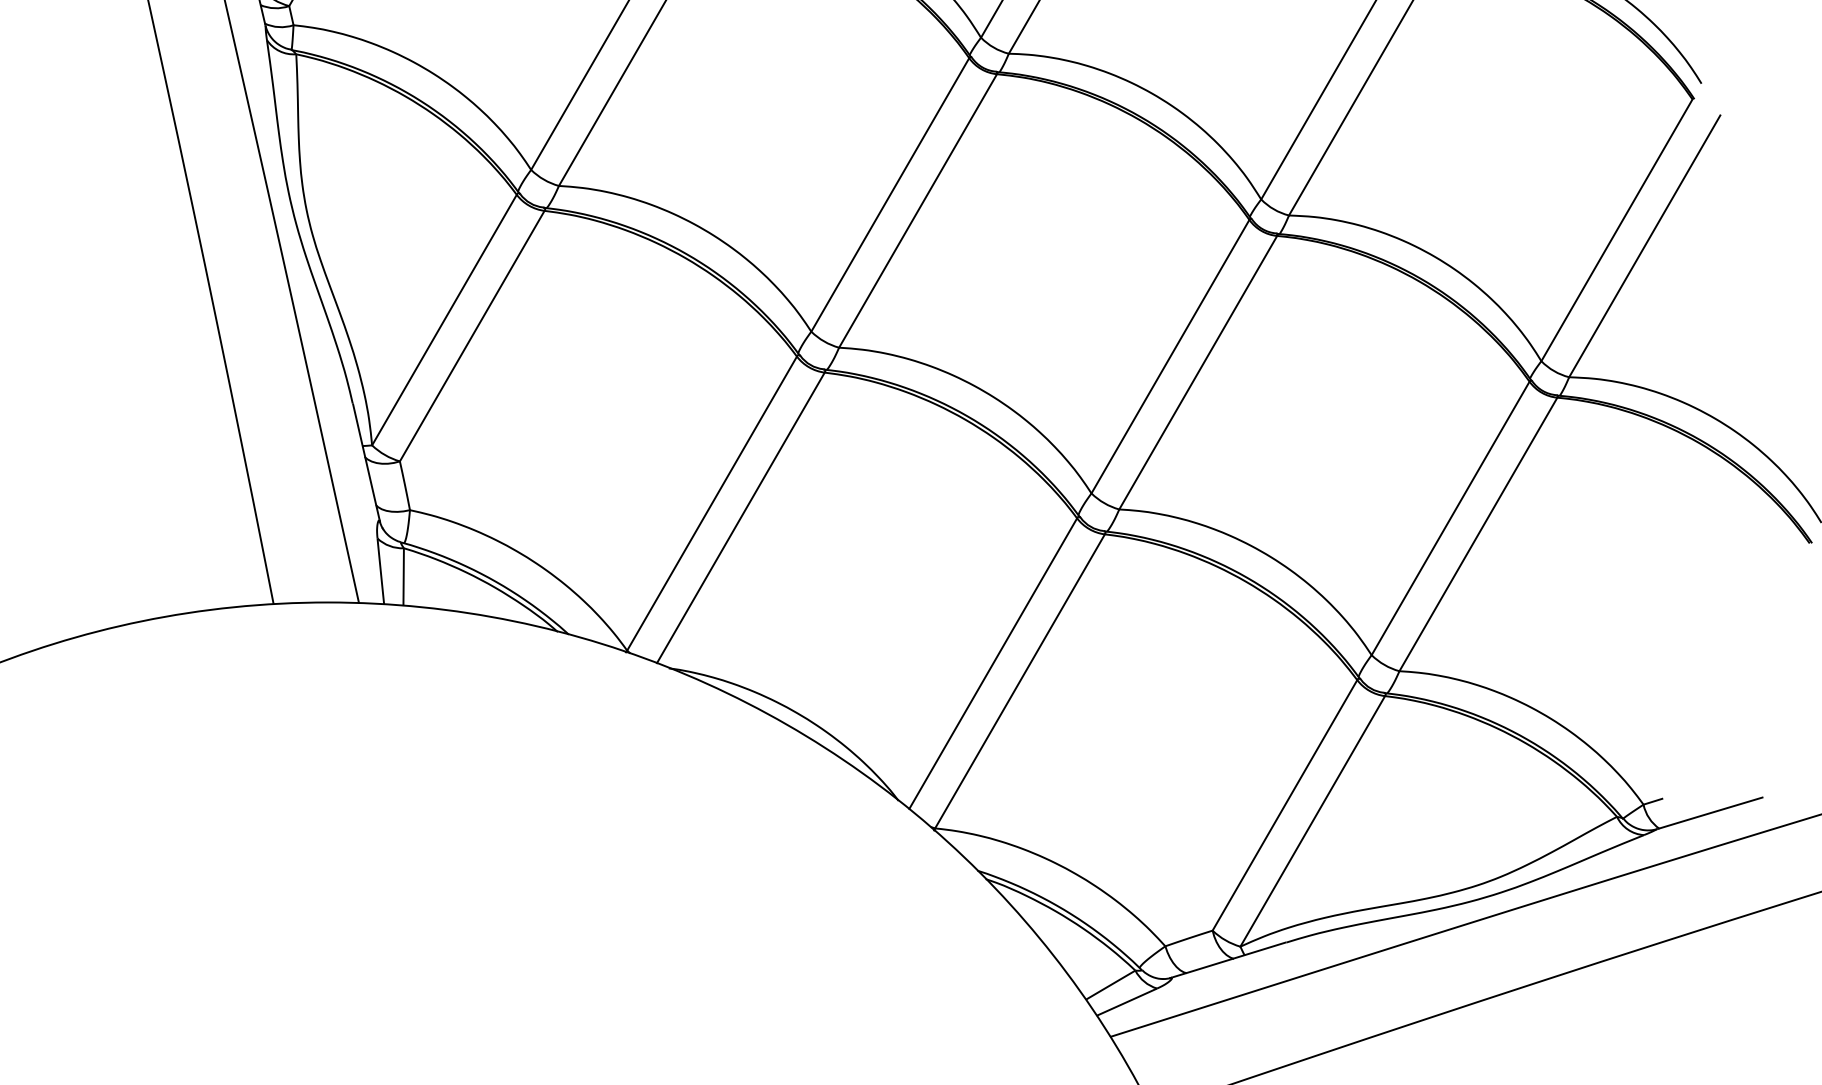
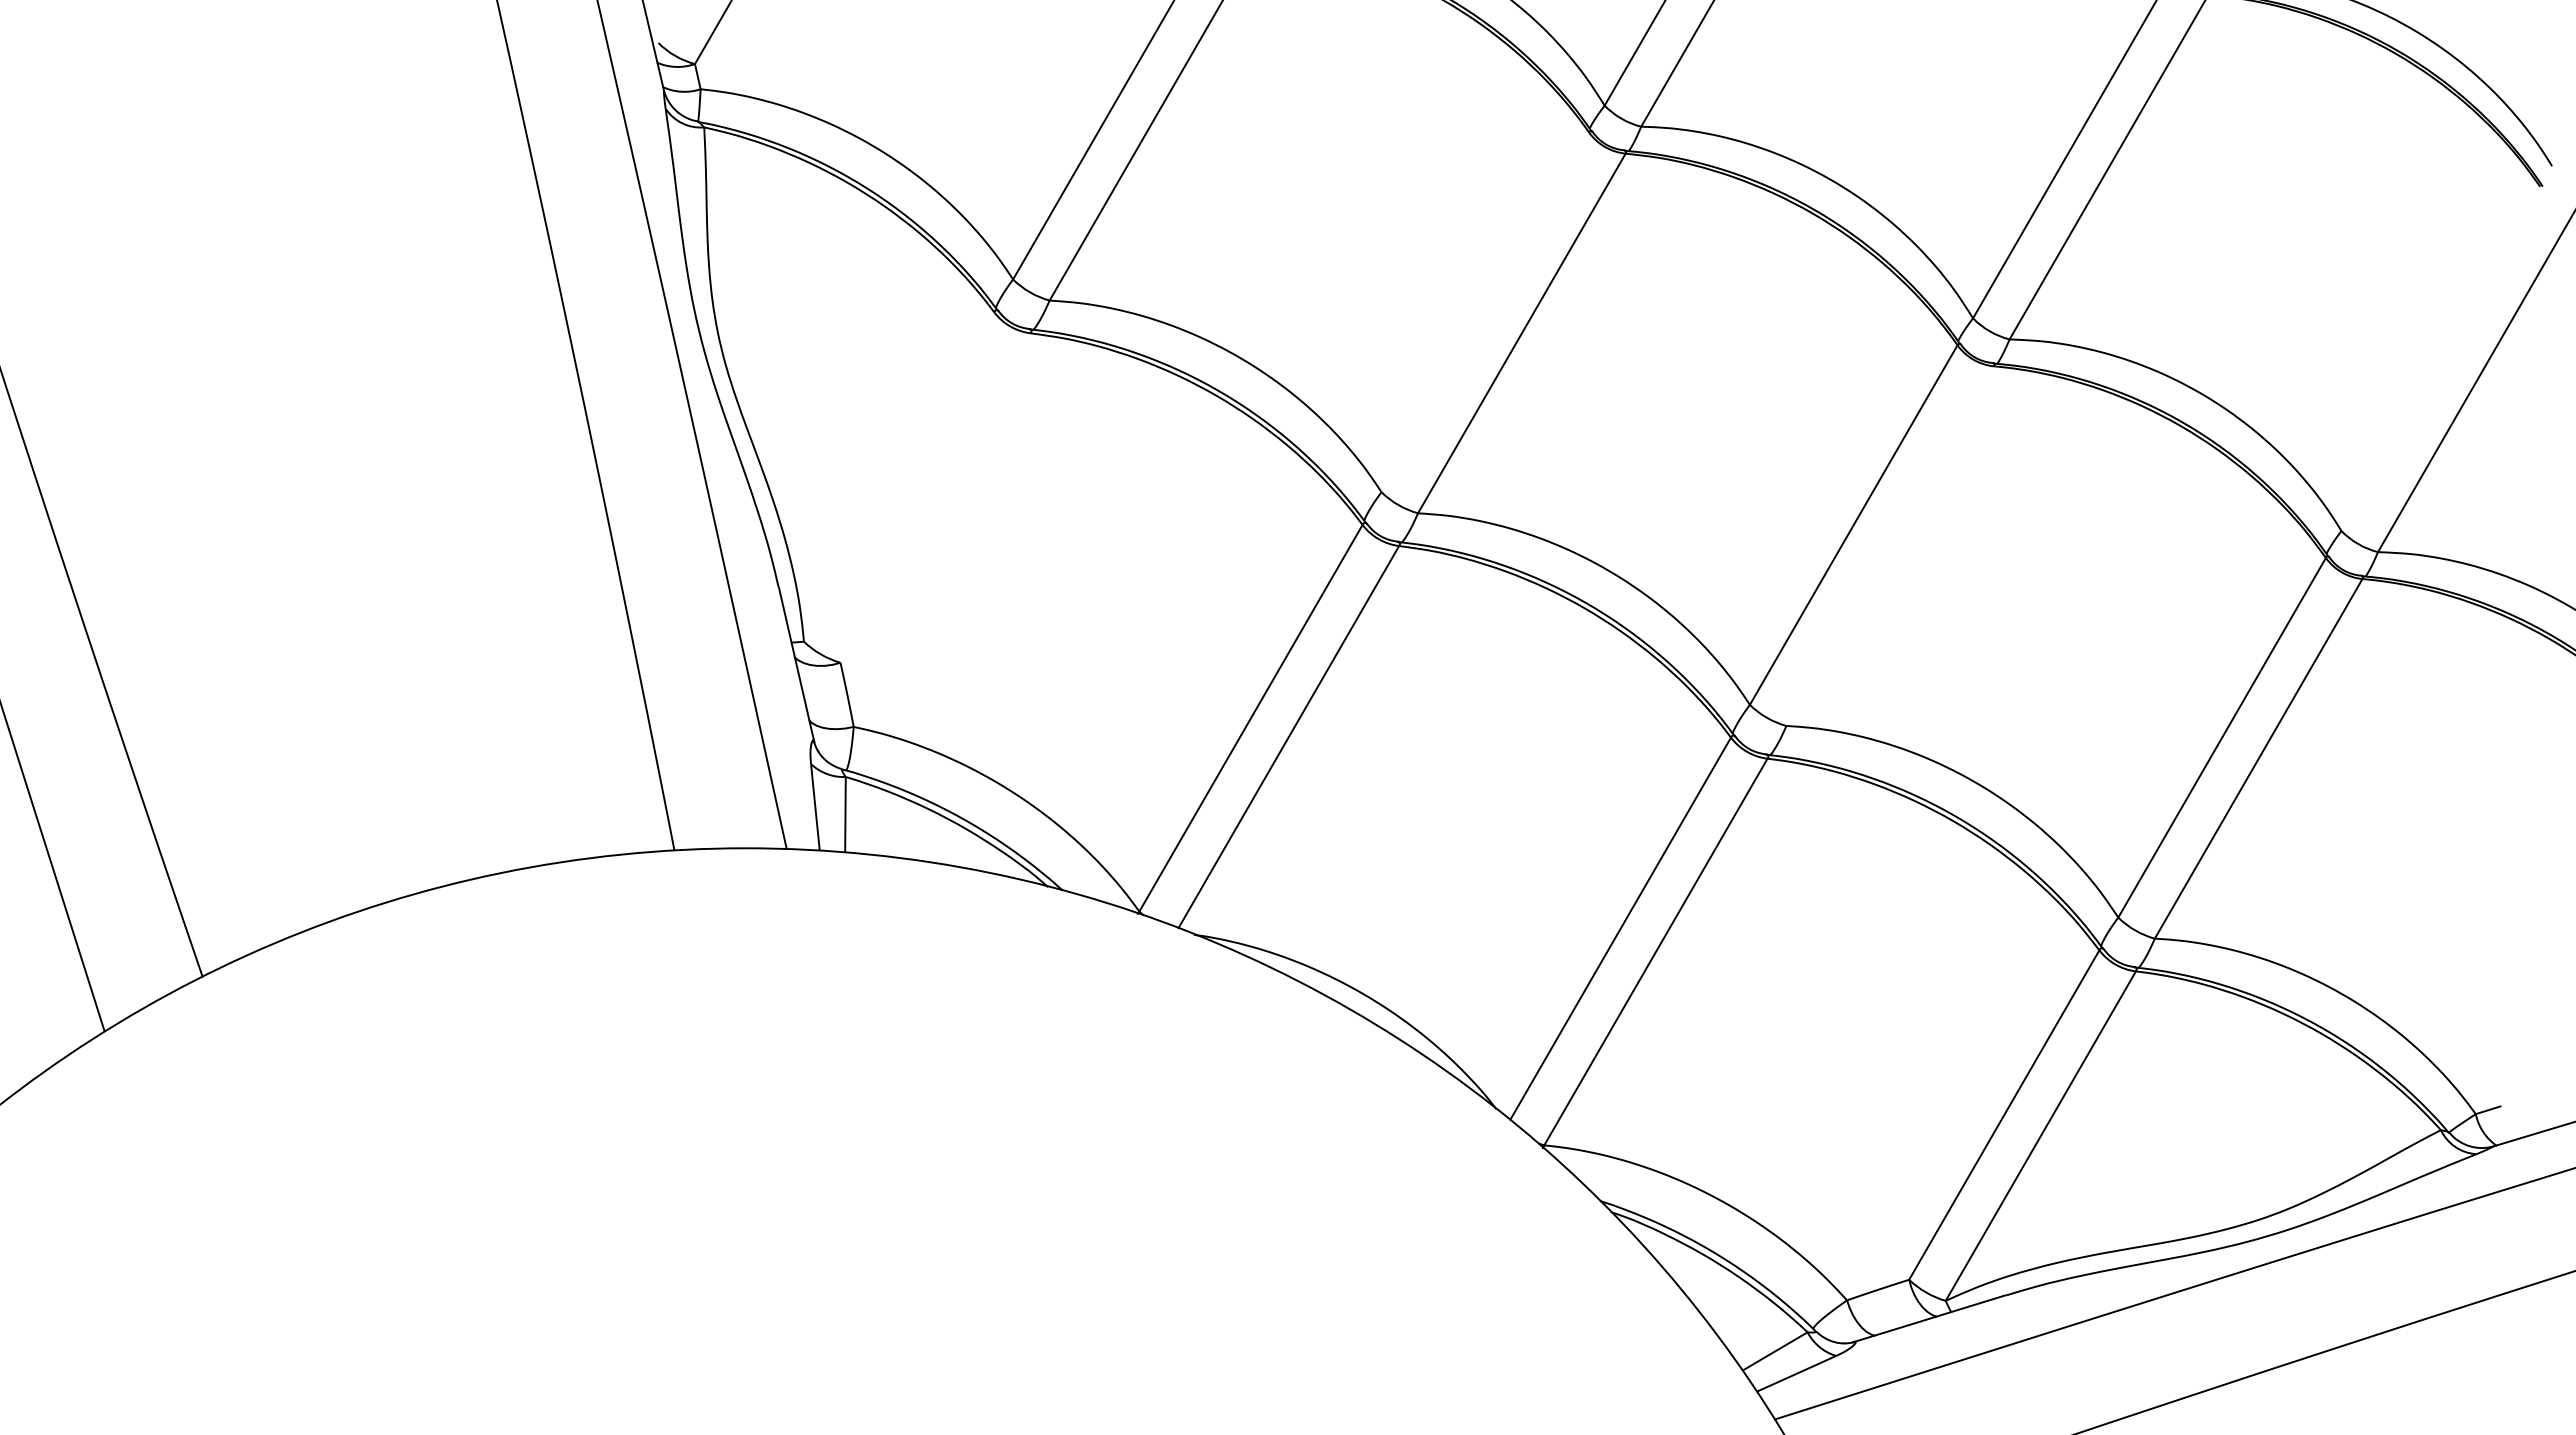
line: (890, 195) -> (1485, 312), removed
line: (1616, 230) -> (2440, 358), removed
line: (444, 319) -> (898, 476), removed
line: (472, 335) -> (935, 497), removed
line: (1198, 372) -> (1890, 545), removed

